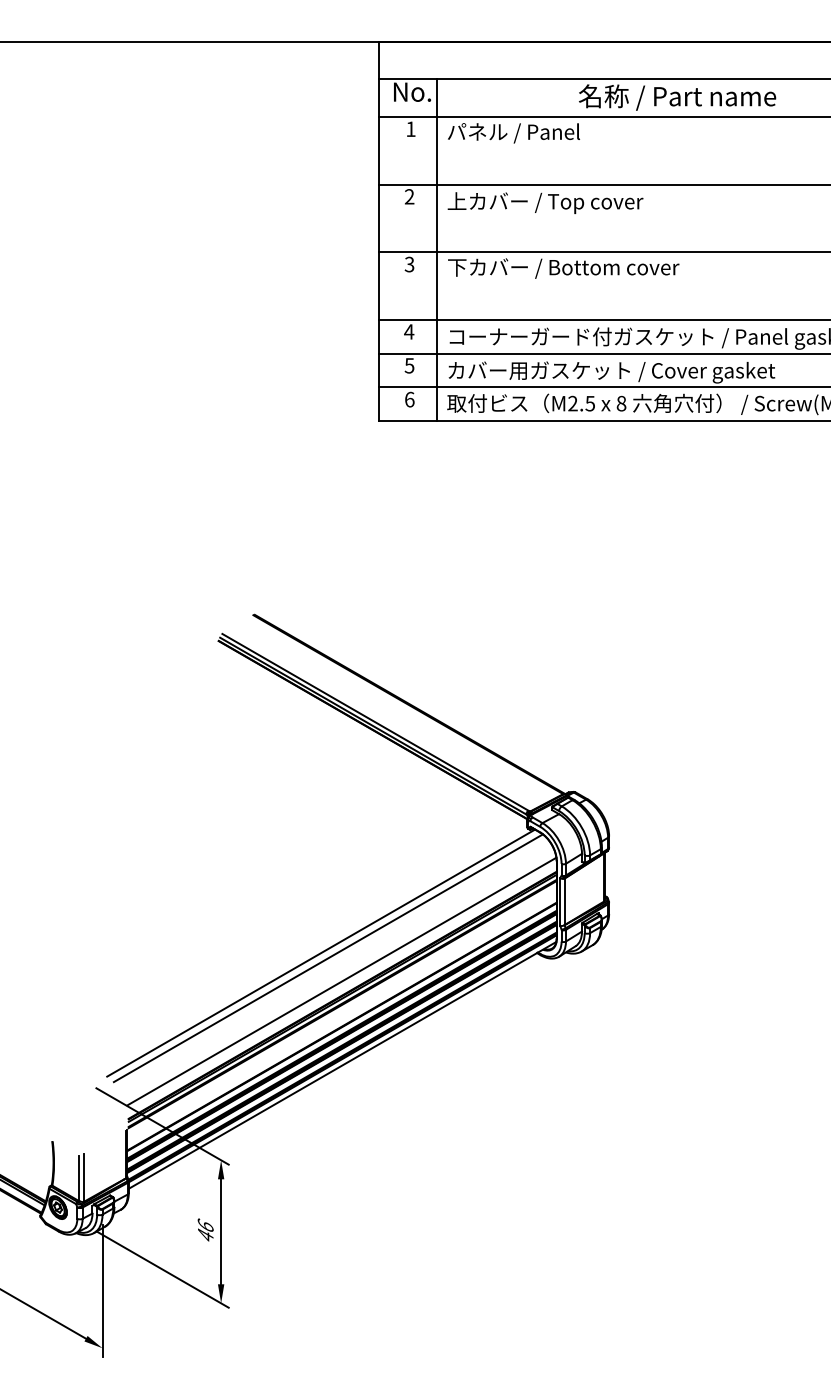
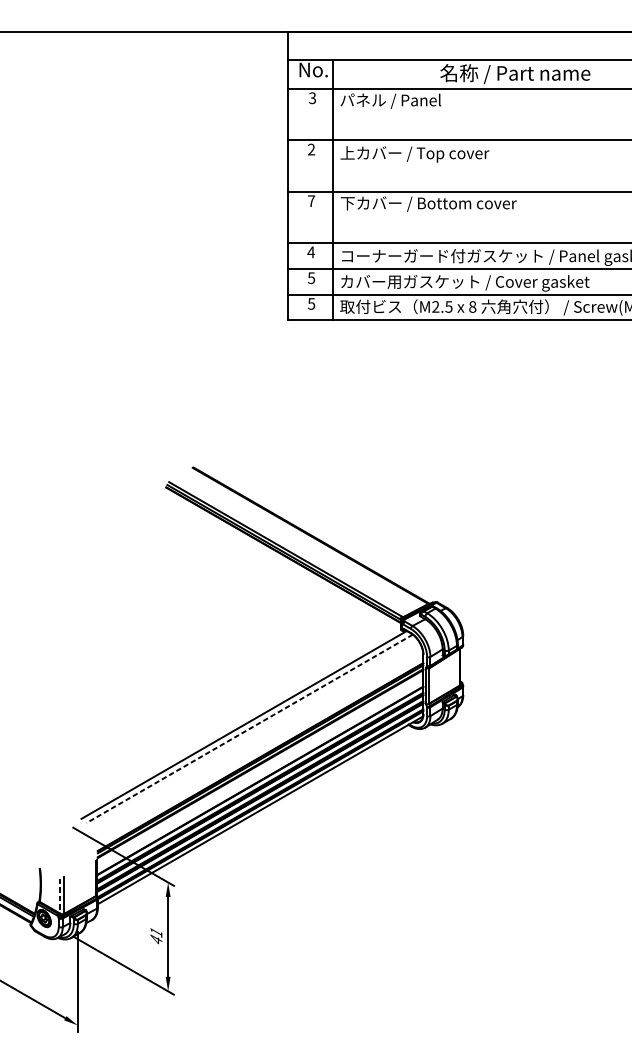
text: (410, 129) -> (312, 98), 1 -> 3
text: (409, 264) -> (311, 201), 3 -> 7
text: (409, 399) -> (311, 303), 6 -> 5
line: (328, 958) -> (249, 729), solid -> dashed
line: (341, 981) -> (259, 746), removed
line: (78, 1178) -> (59, 896), solid -> dashed
text: (205, 1225) -> (156, 932), 46 -> 41

